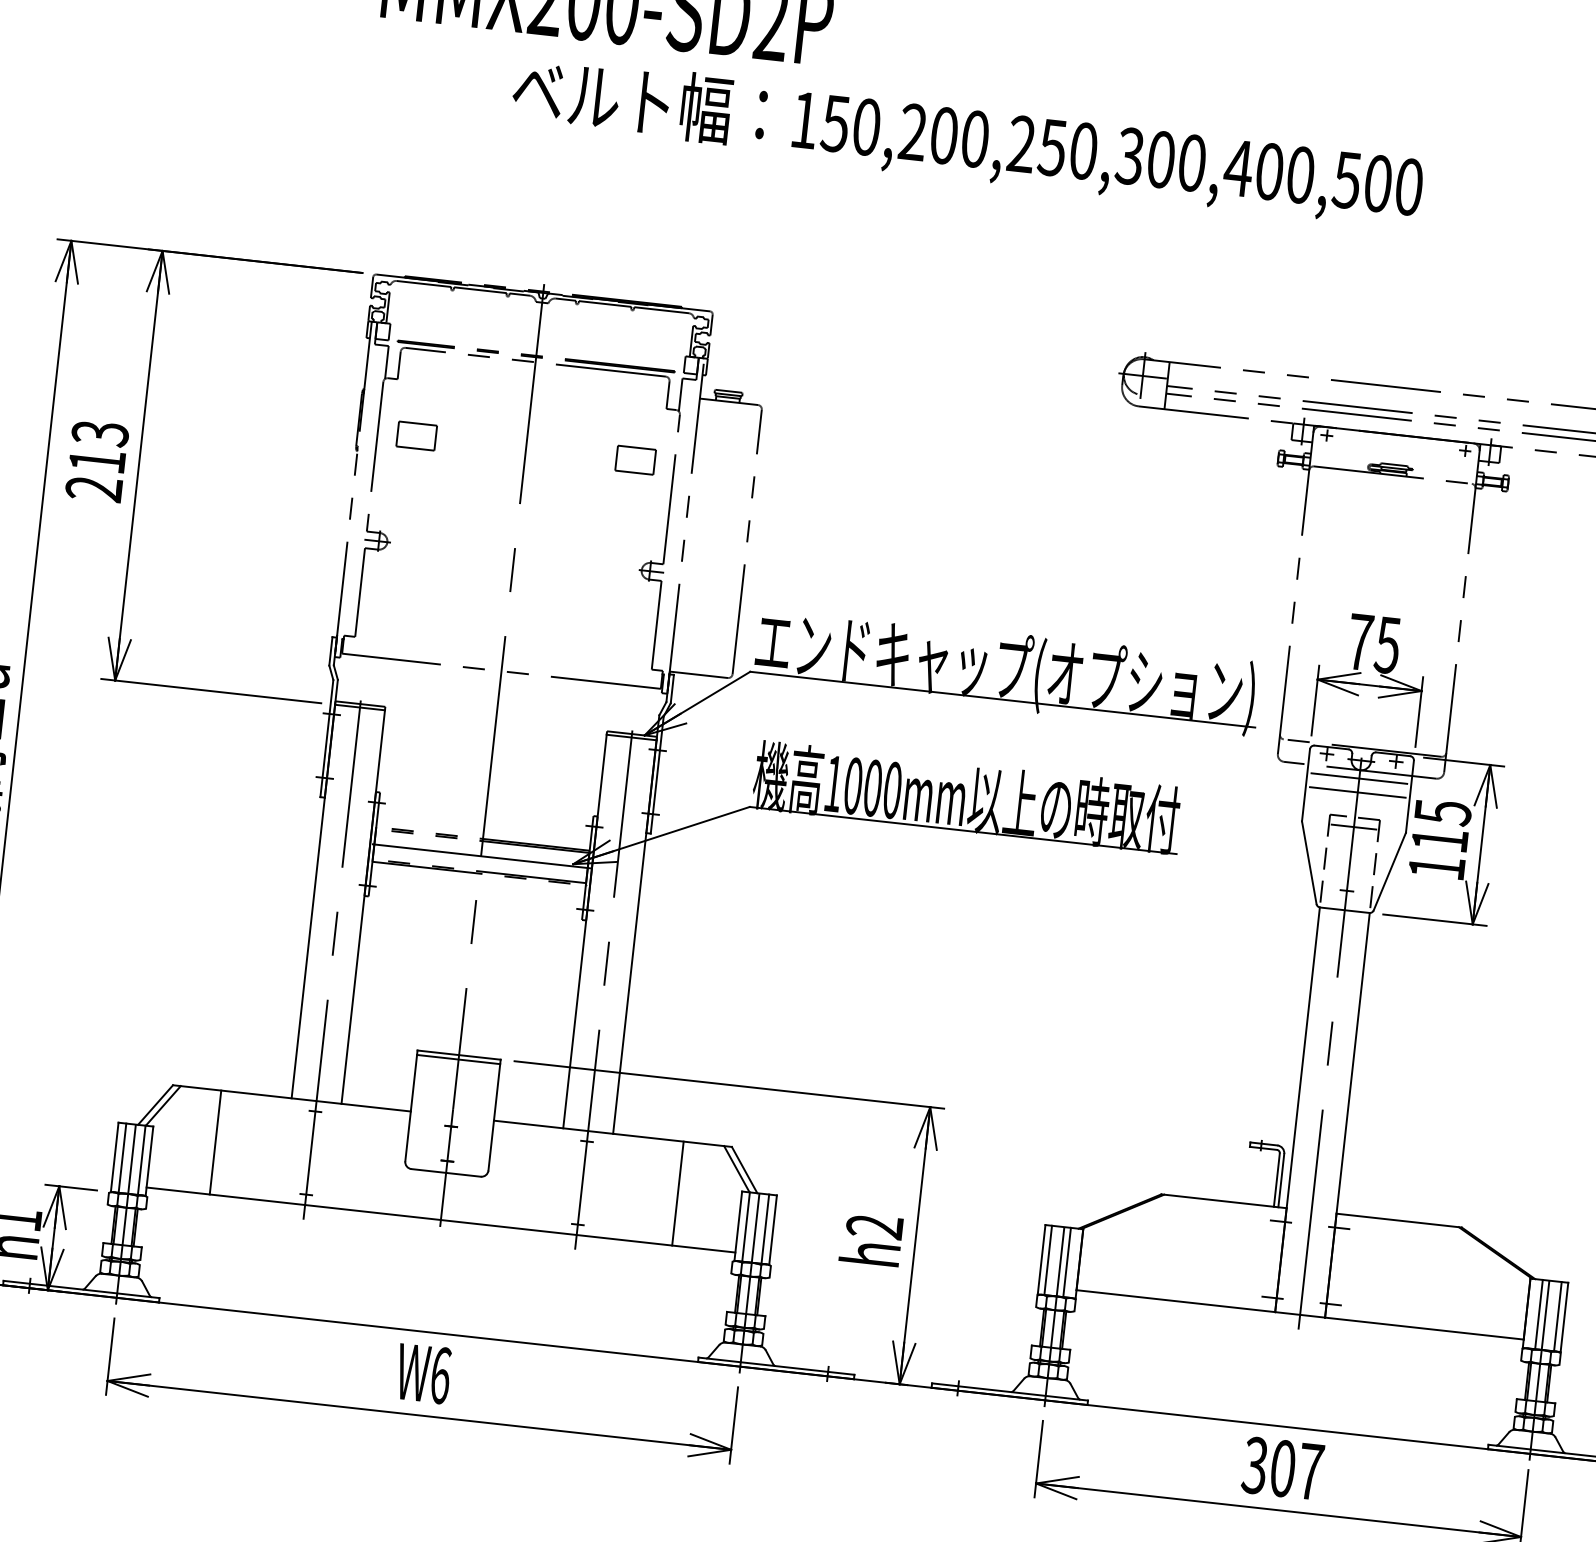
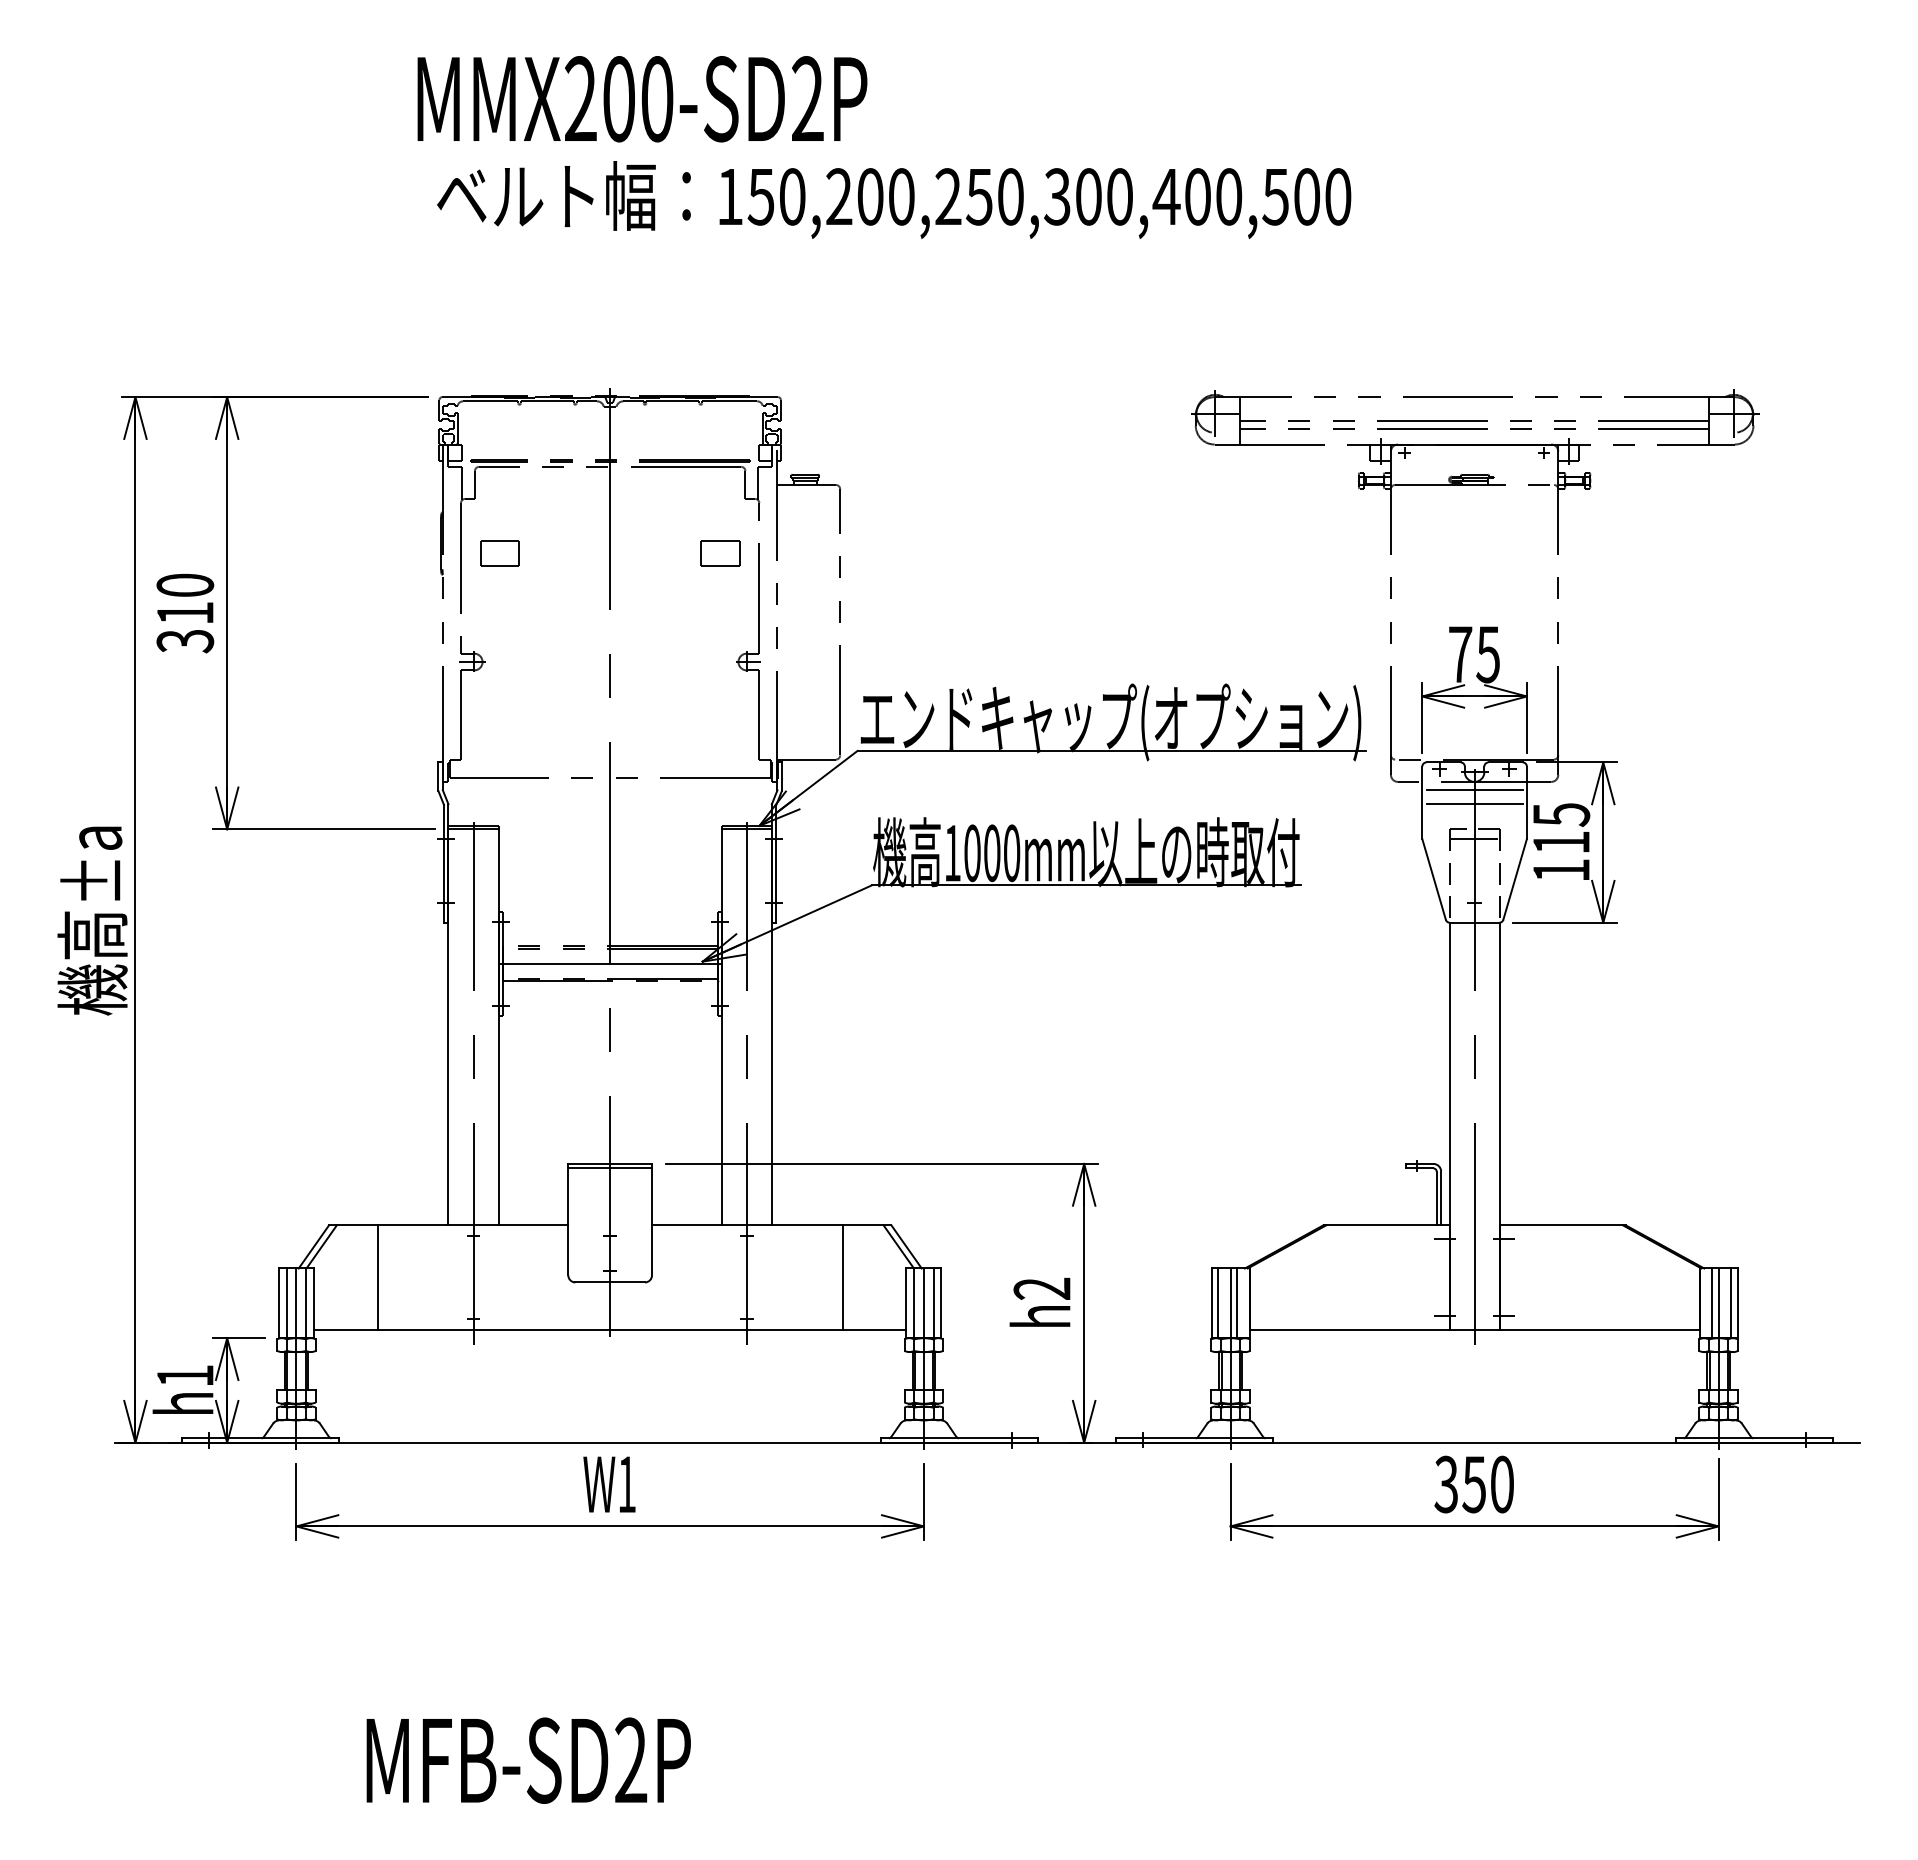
text: (967, 140) -> (894, 199), moved
text: (97, 461) -> (185, 613), 213 -> 310
text: (441, 1375) -> (627, 1484), W6 -> W1
text: (1295, 1470) -> (1487, 1484), 307 -> 350

